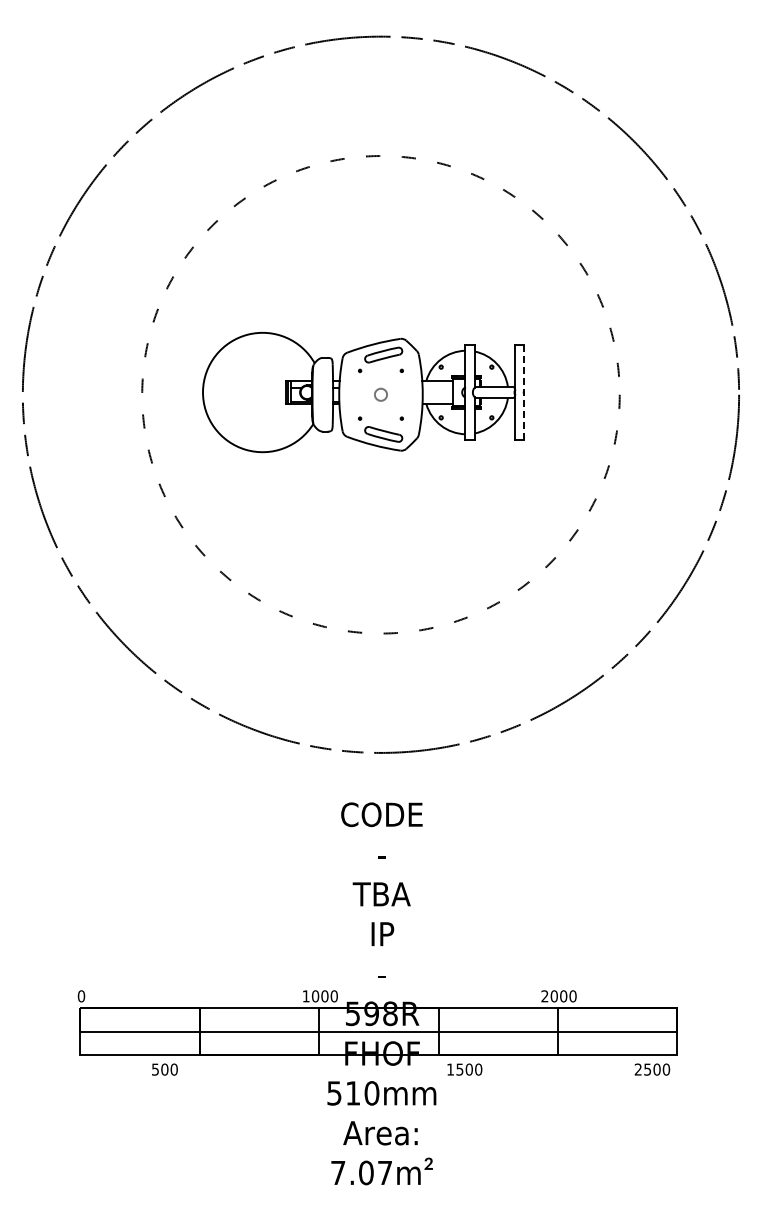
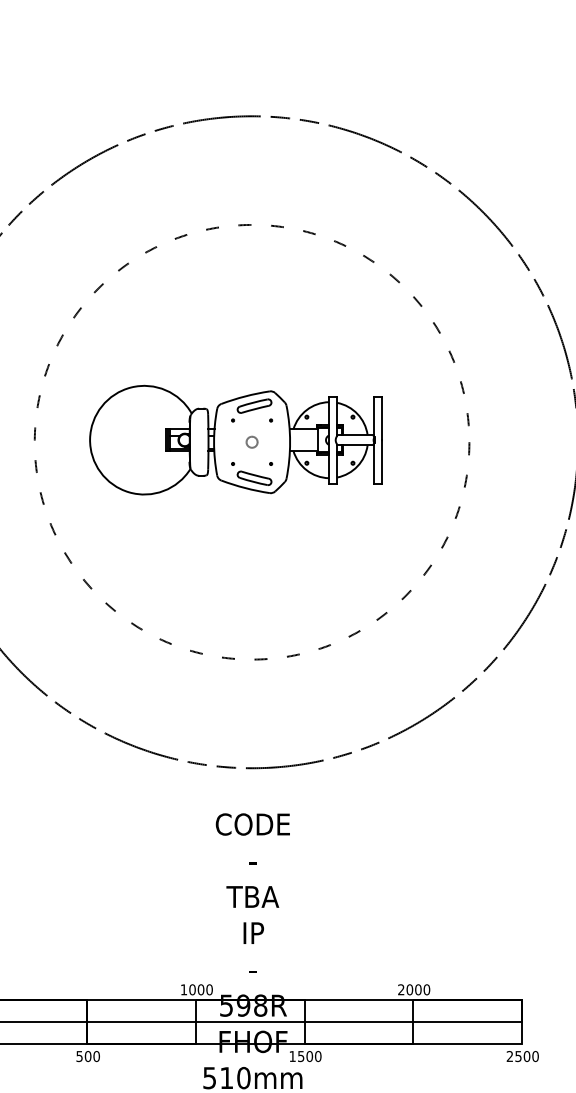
line: (523, 392) -> (381, 440), dashed -> solid
text: (164, 1069) -> (87, 1056), moved
text: (464, 1069) -> (305, 1056), moved
text: (652, 1069) -> (522, 1056), moved

